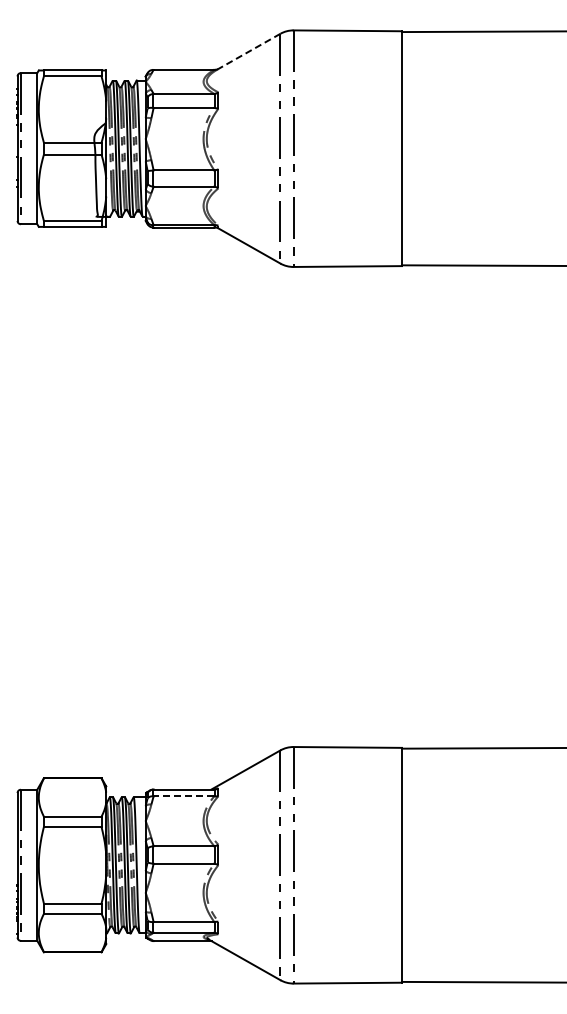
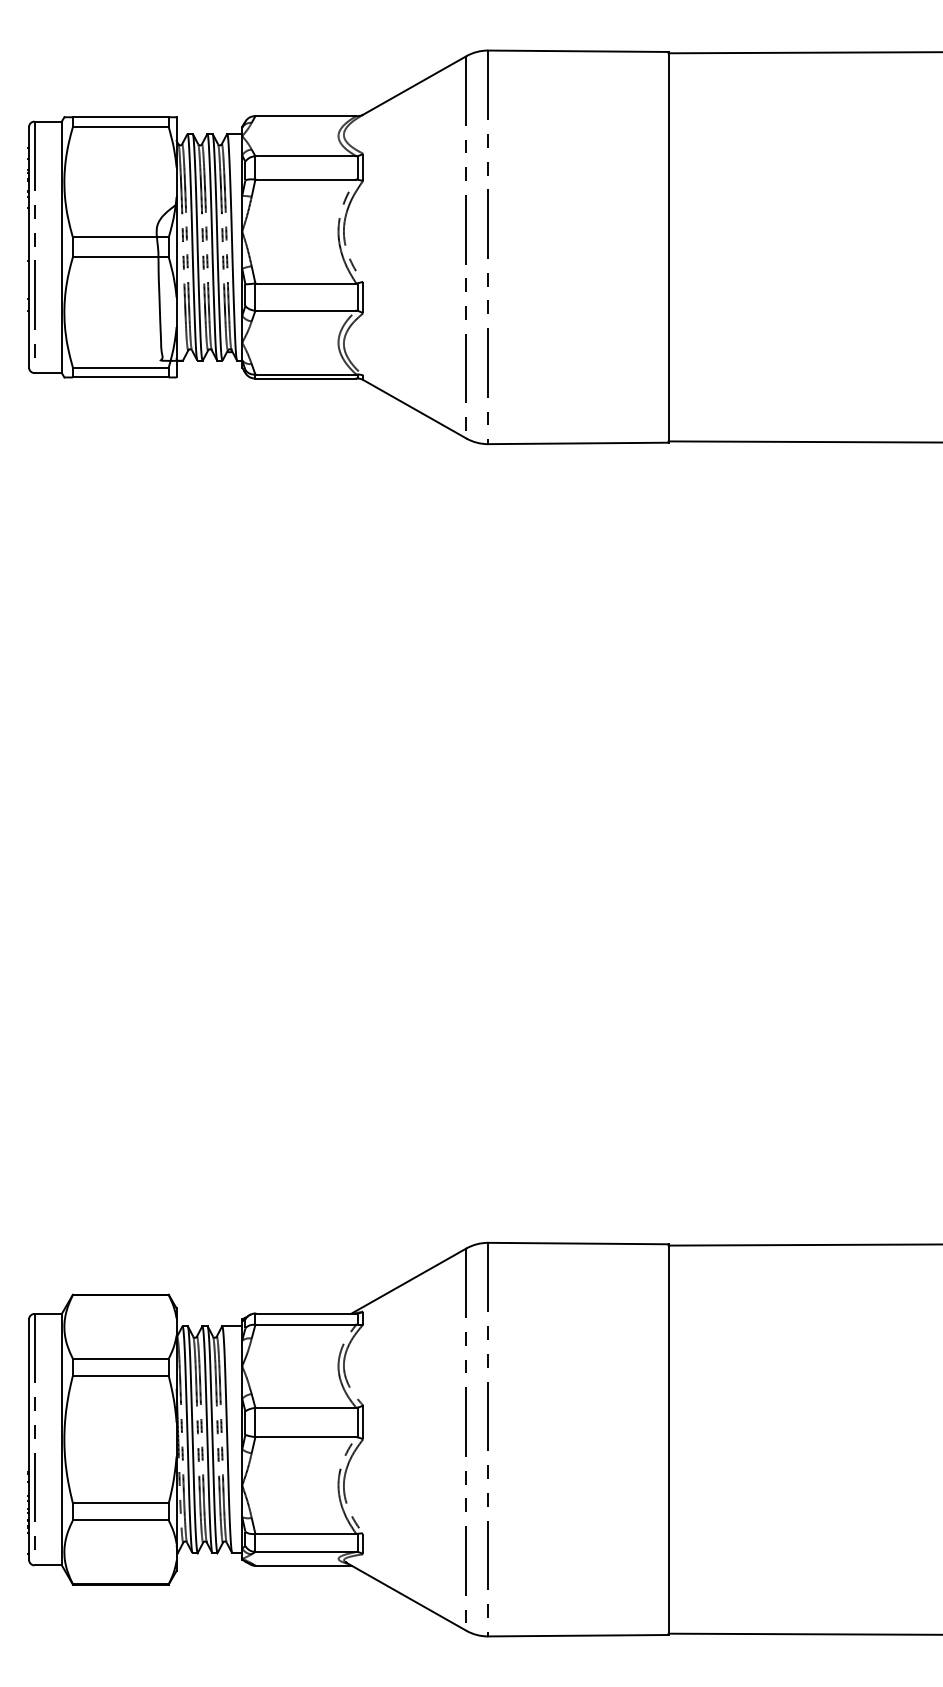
line: (249, 51) -> (414, 85), dashed -> solid
line: (183, 796) -> (305, 1325), dashed -> solid

